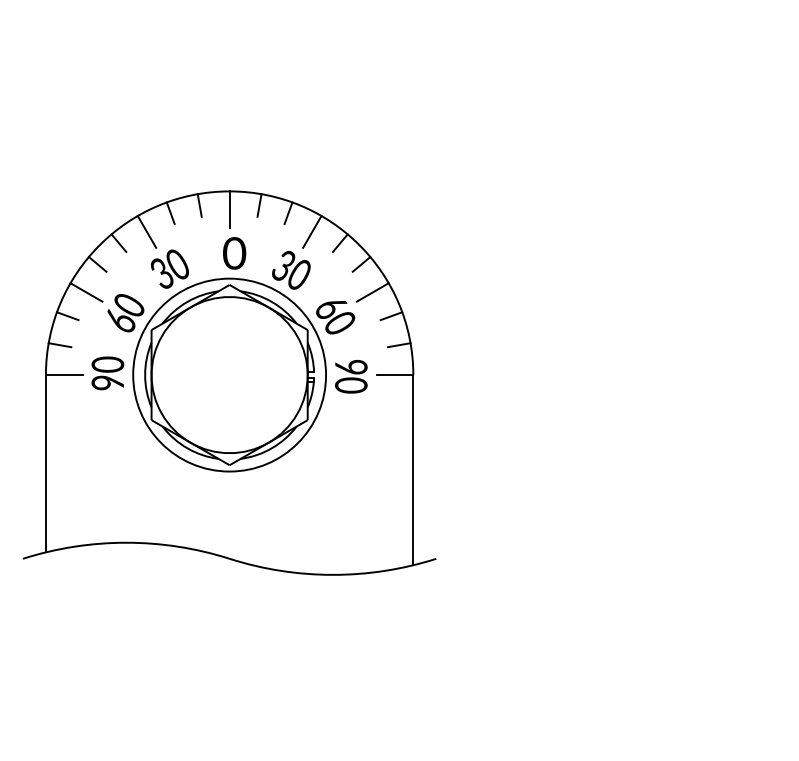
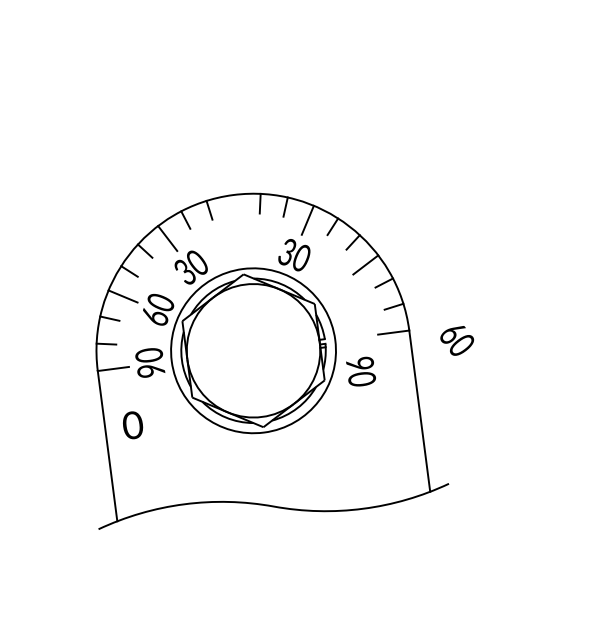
line: (229, 209) -> (235, 210), removed
text: (234, 253) -> (132, 425), moved
text: (335, 317) -> (457, 341), moved
text: (351, 376) -> (361, 371), moved

